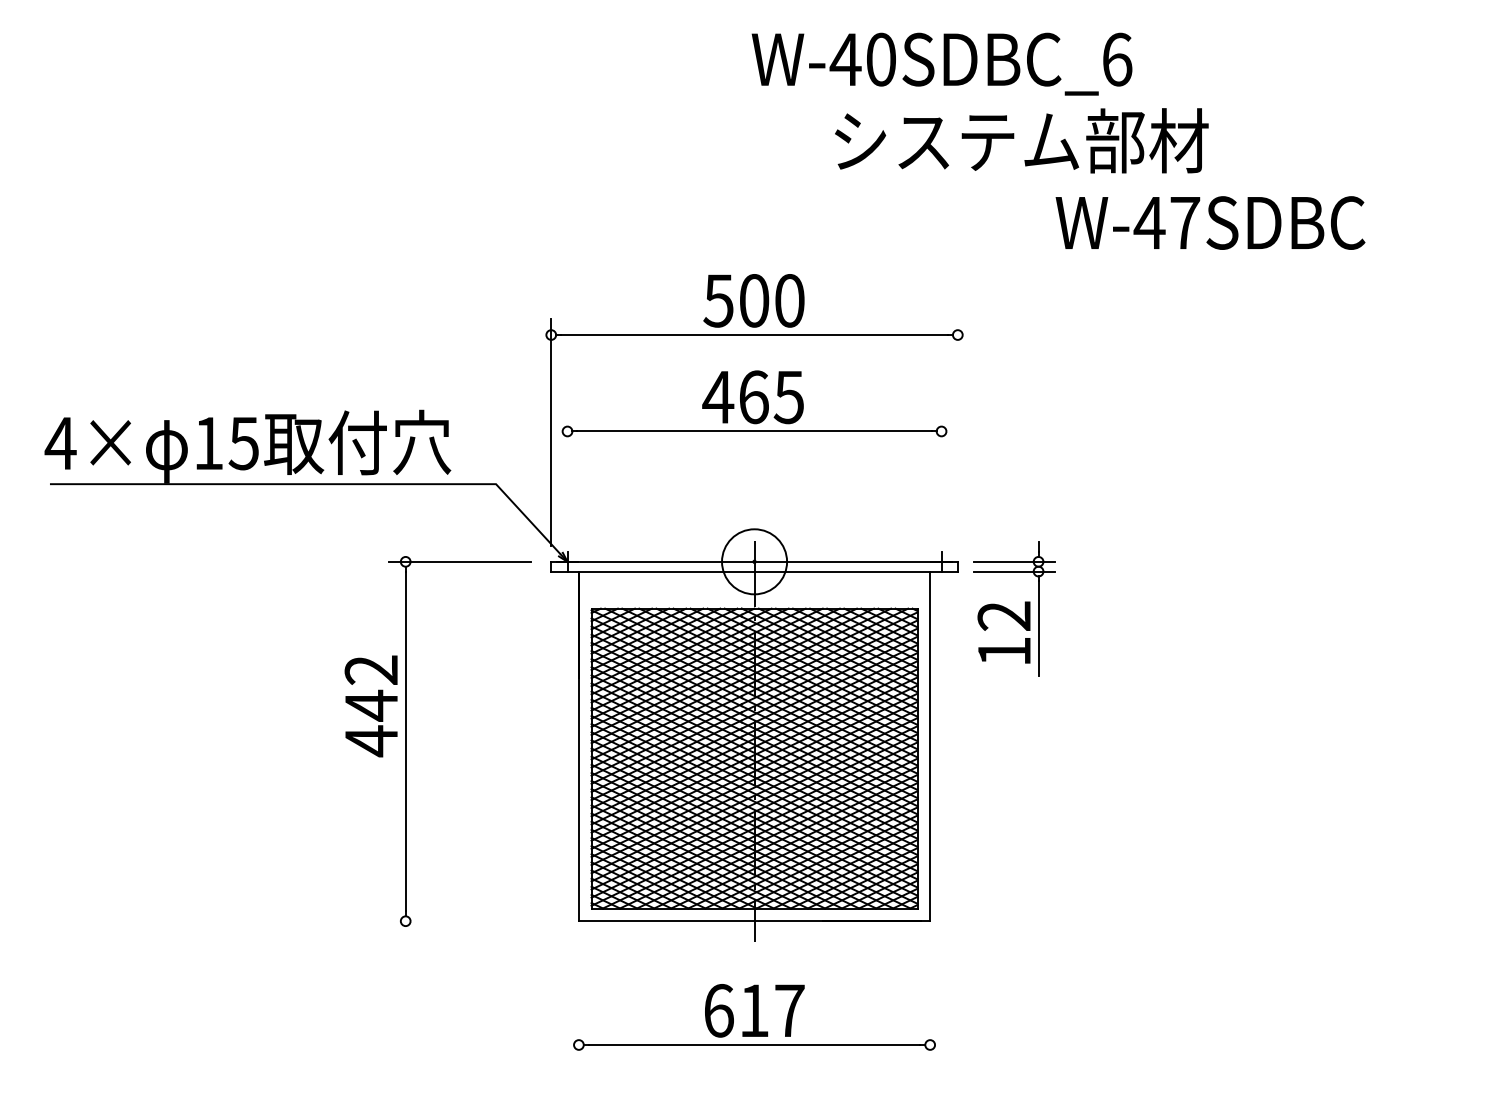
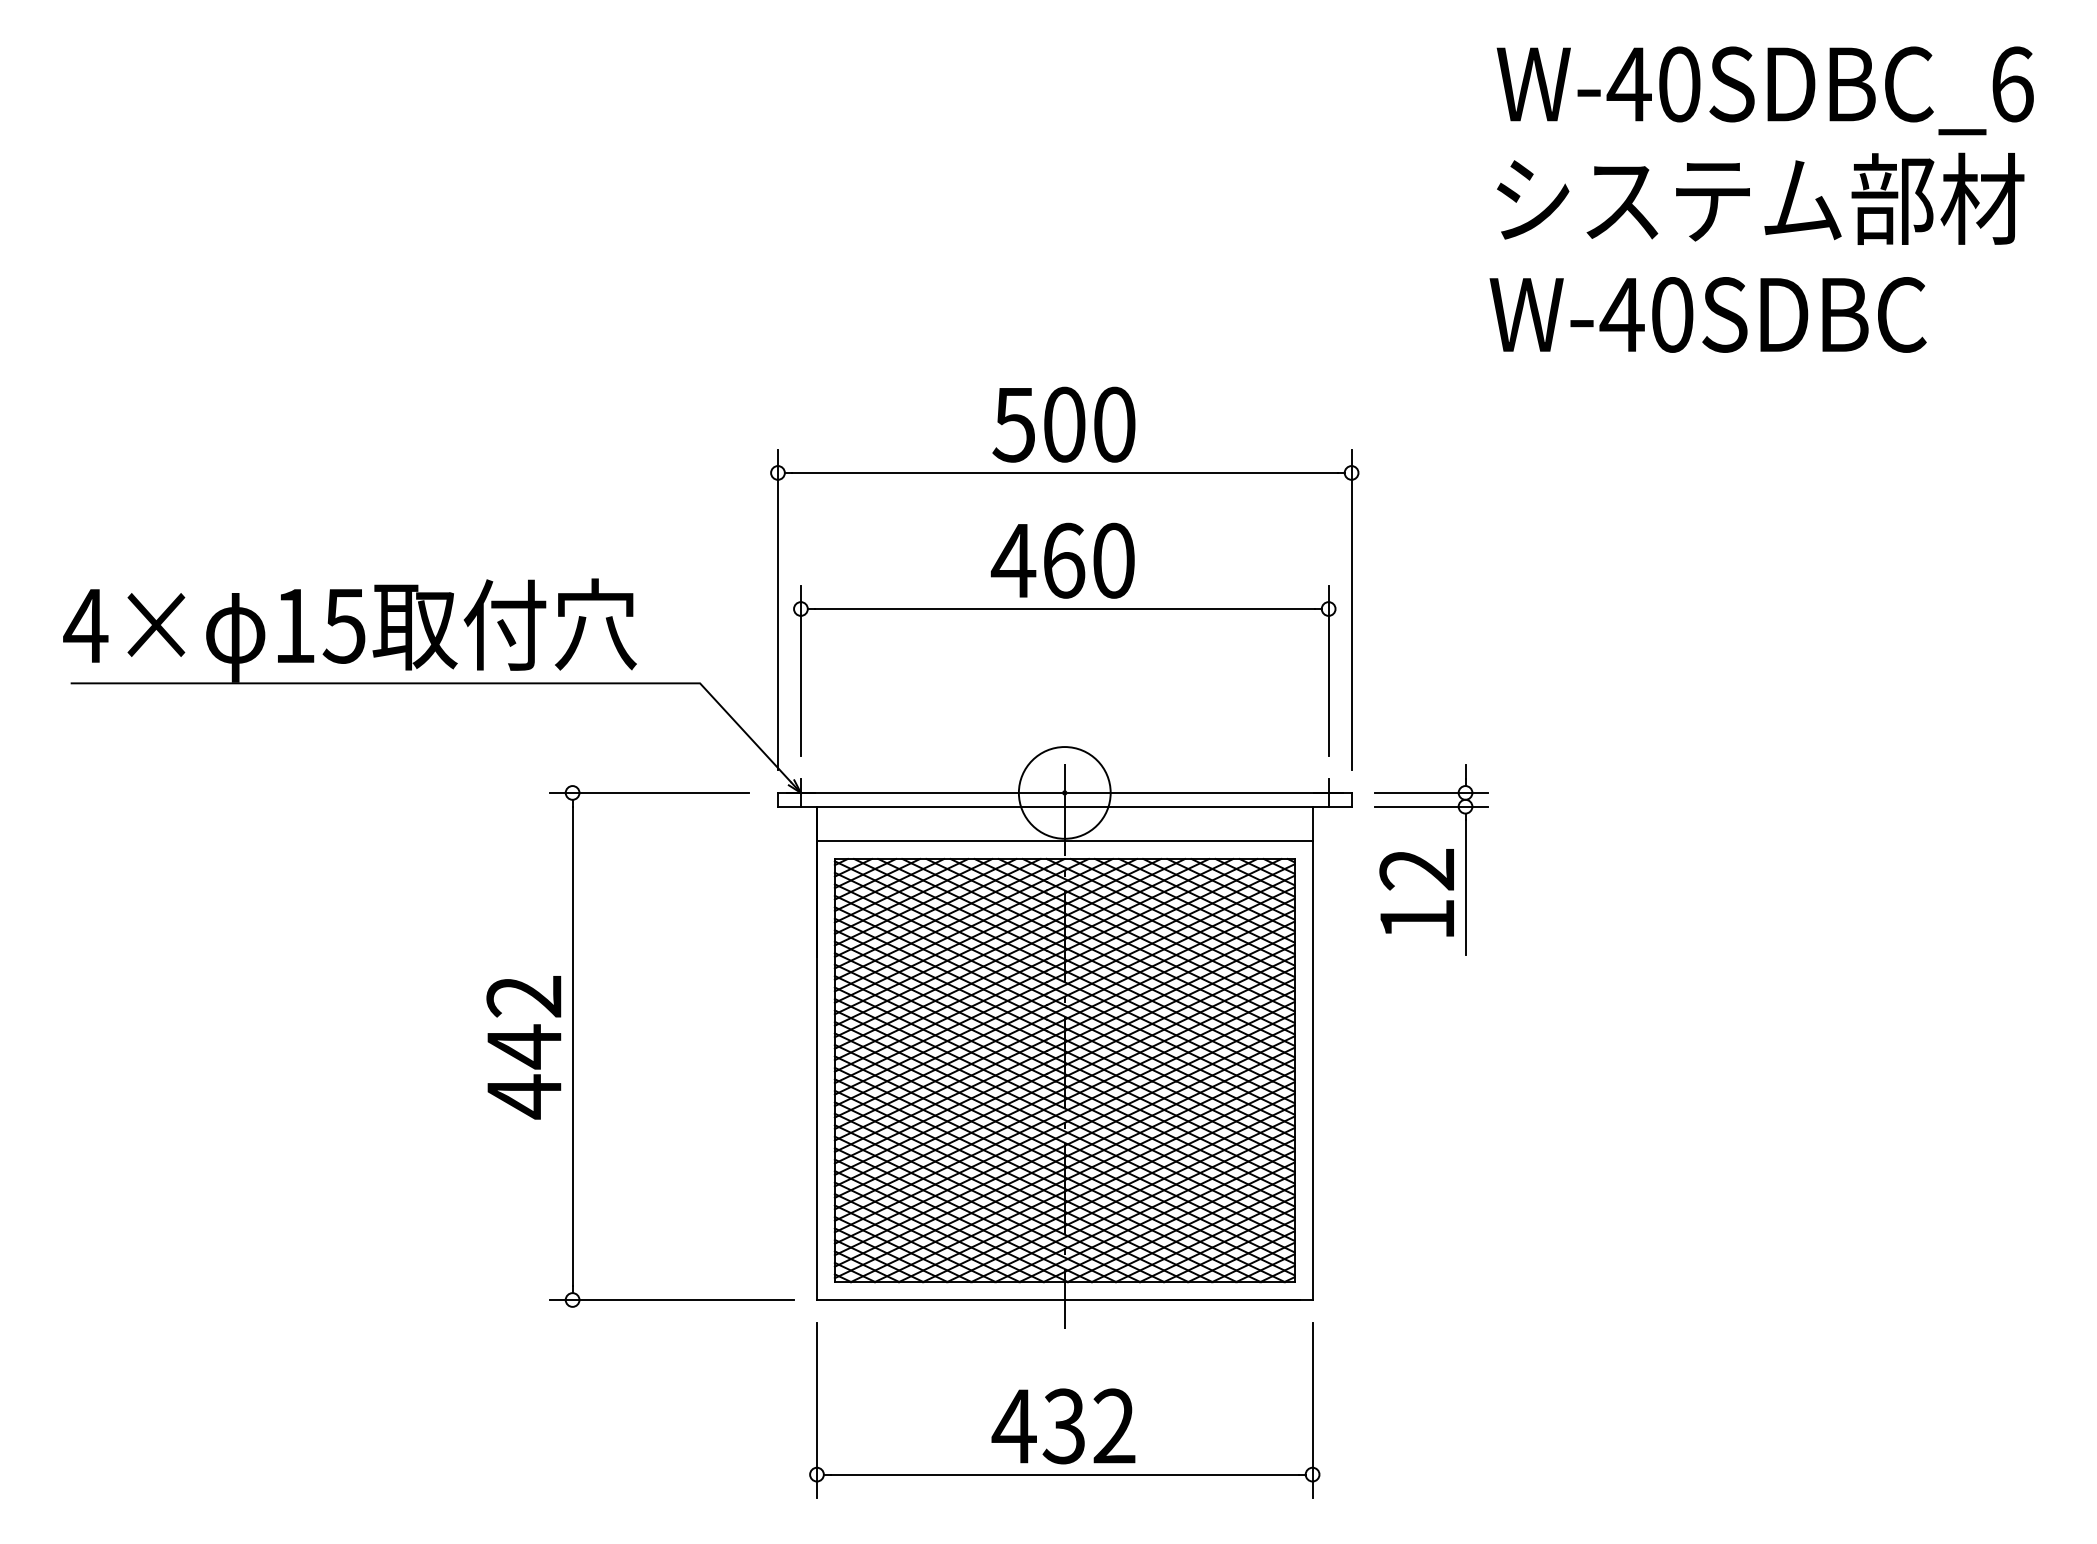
text: (941, 63) -> (1764, 89), moved
text: (1021, 140) -> (1760, 198), moved
text: (1185, 222) -> (1672, 314), W-47SDBC -> W-40SDBC
text: (788, 397) -> (1112, 561), 465 -> 460
line: (957, 431) -> (1351, 609), added
line: (567, 475) -> (800, 671), added
line: (941, 475) -> (1328, 671), added
line: (754, 595) -> (1064, 840), added
text: (370, 706) -> (522, 1047), moved
line: (475, 921) -> (671, 1300), added
line: (578, 999) -> (816, 1410), added
line: (930, 999) -> (1313, 1410), added
text: (753, 1010) -> (1063, 1425), 617 -> 432

